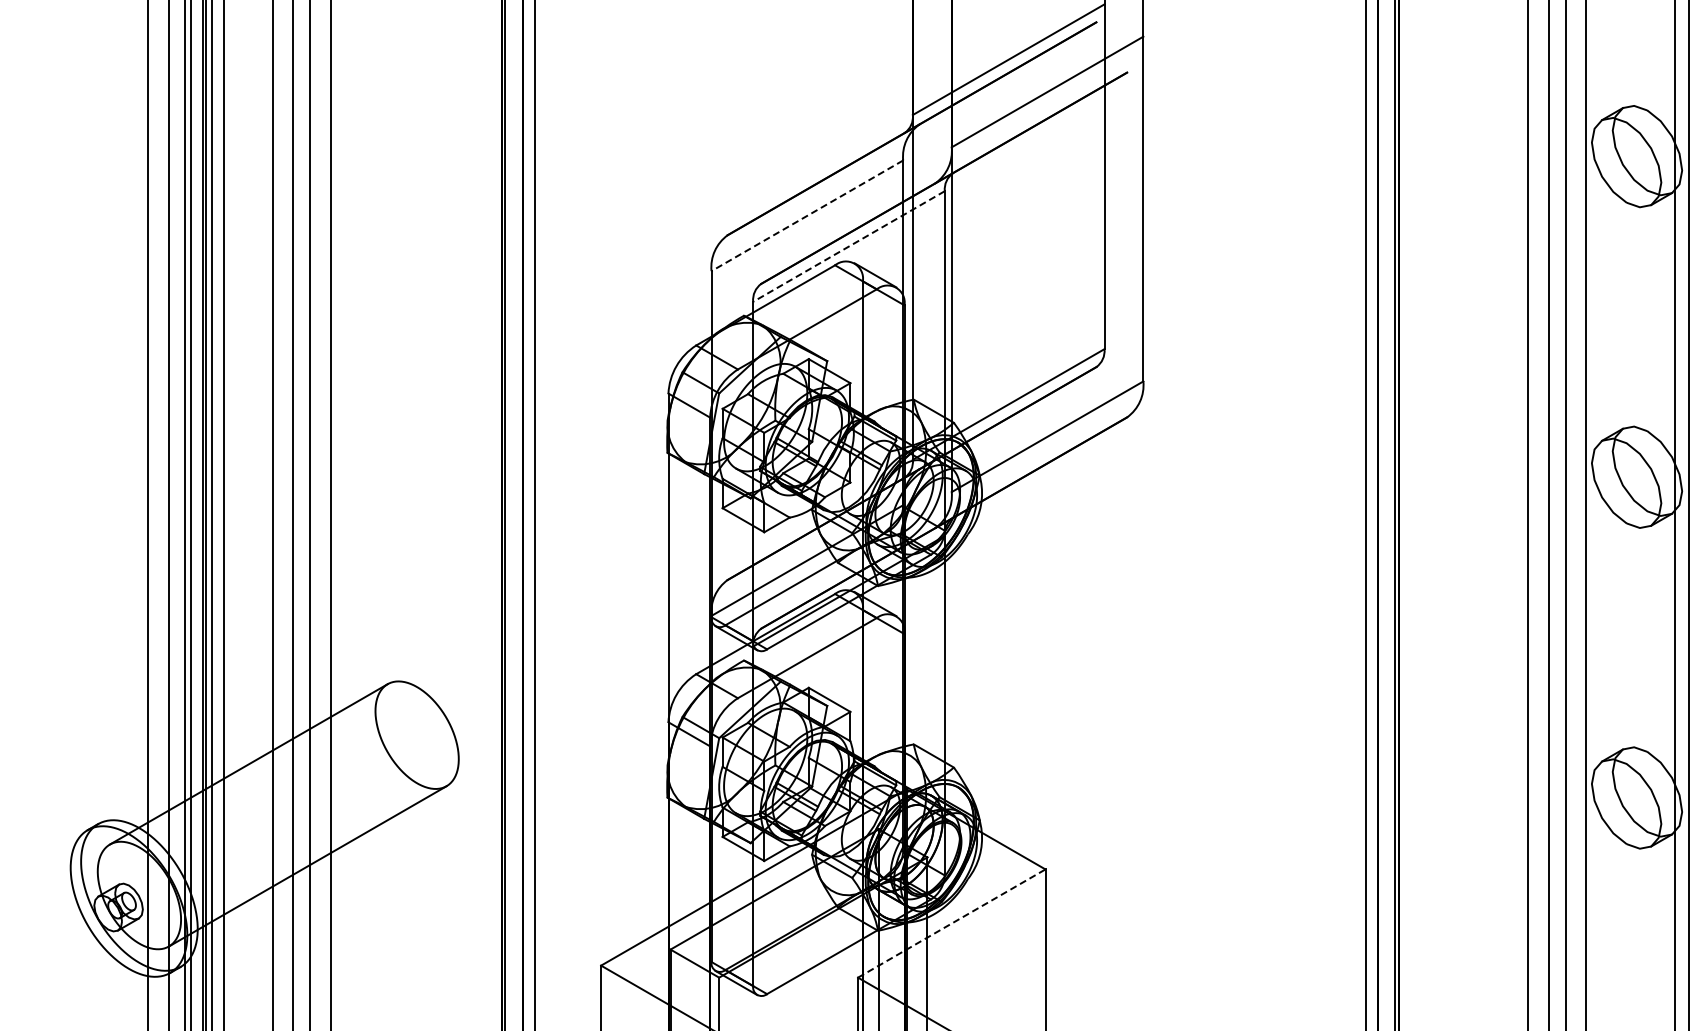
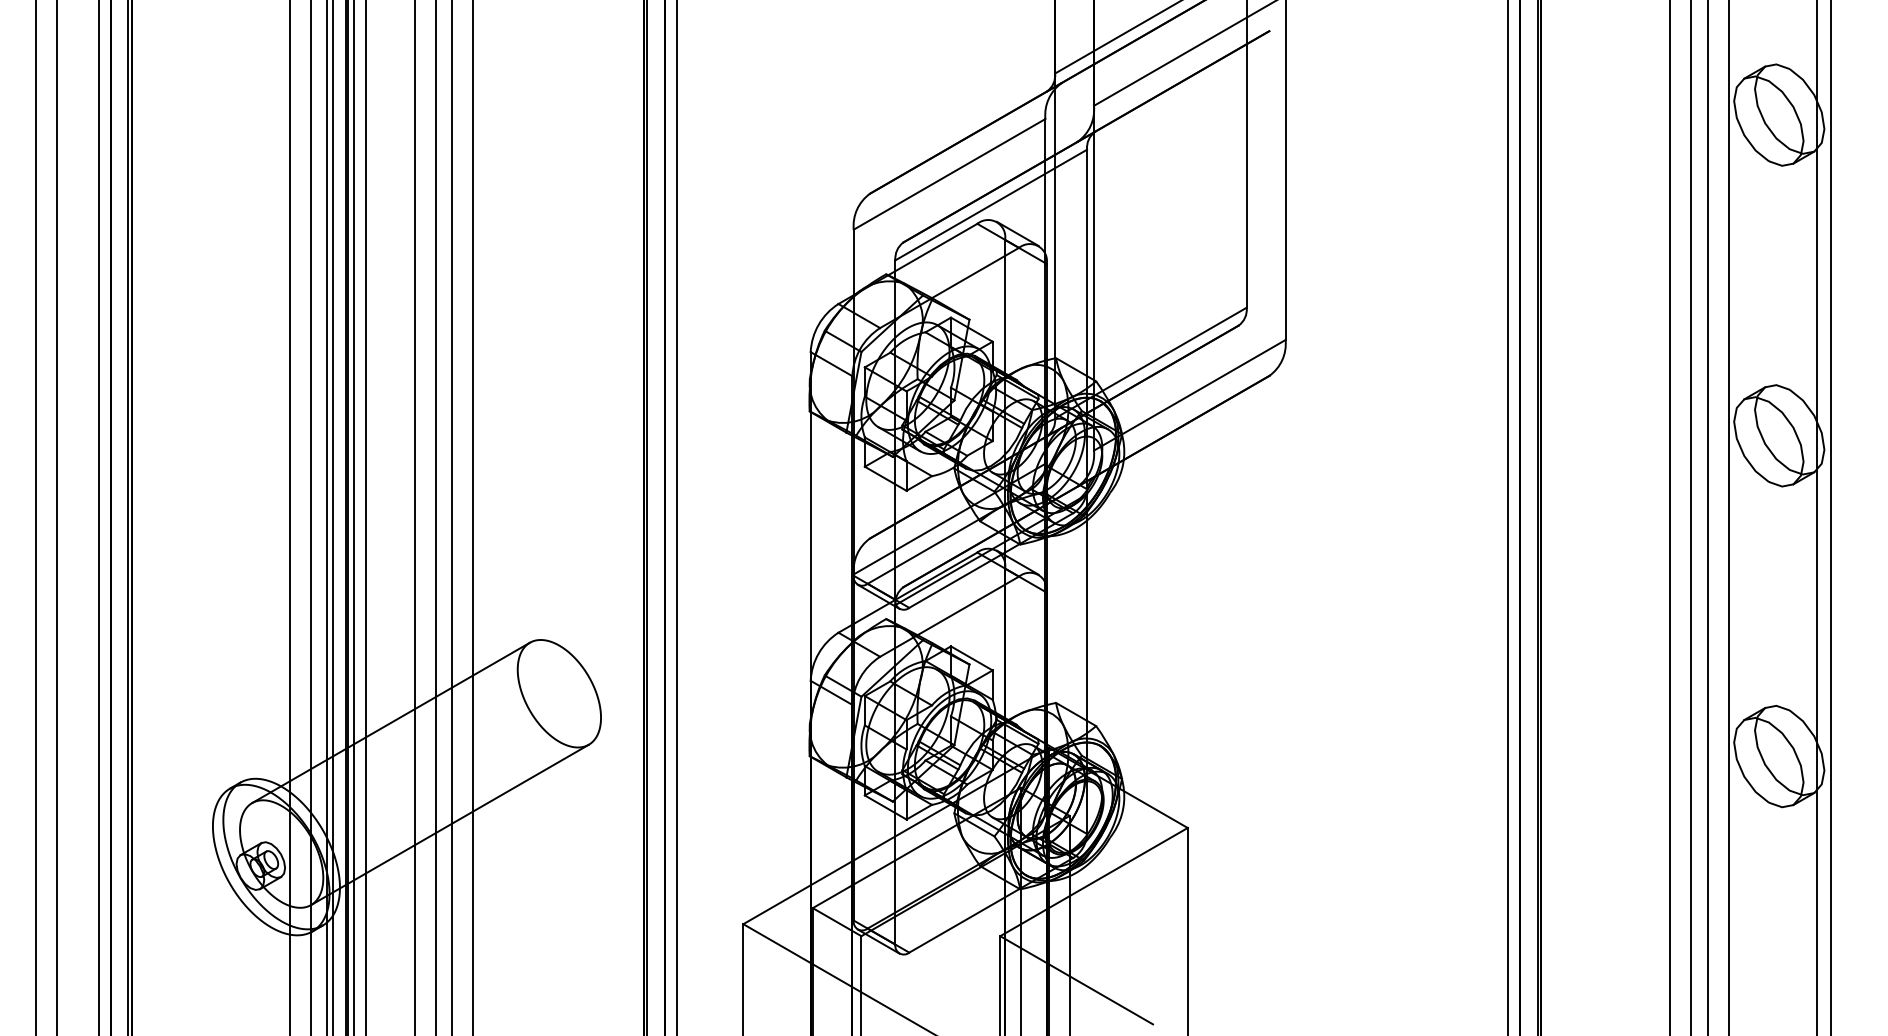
line: (807, 215) -> (949, 174), dashed -> solid
line: (849, 246) -> (991, 205), dashed -> solid
line: (952, 922) -> (1094, 881), dashed -> solid

